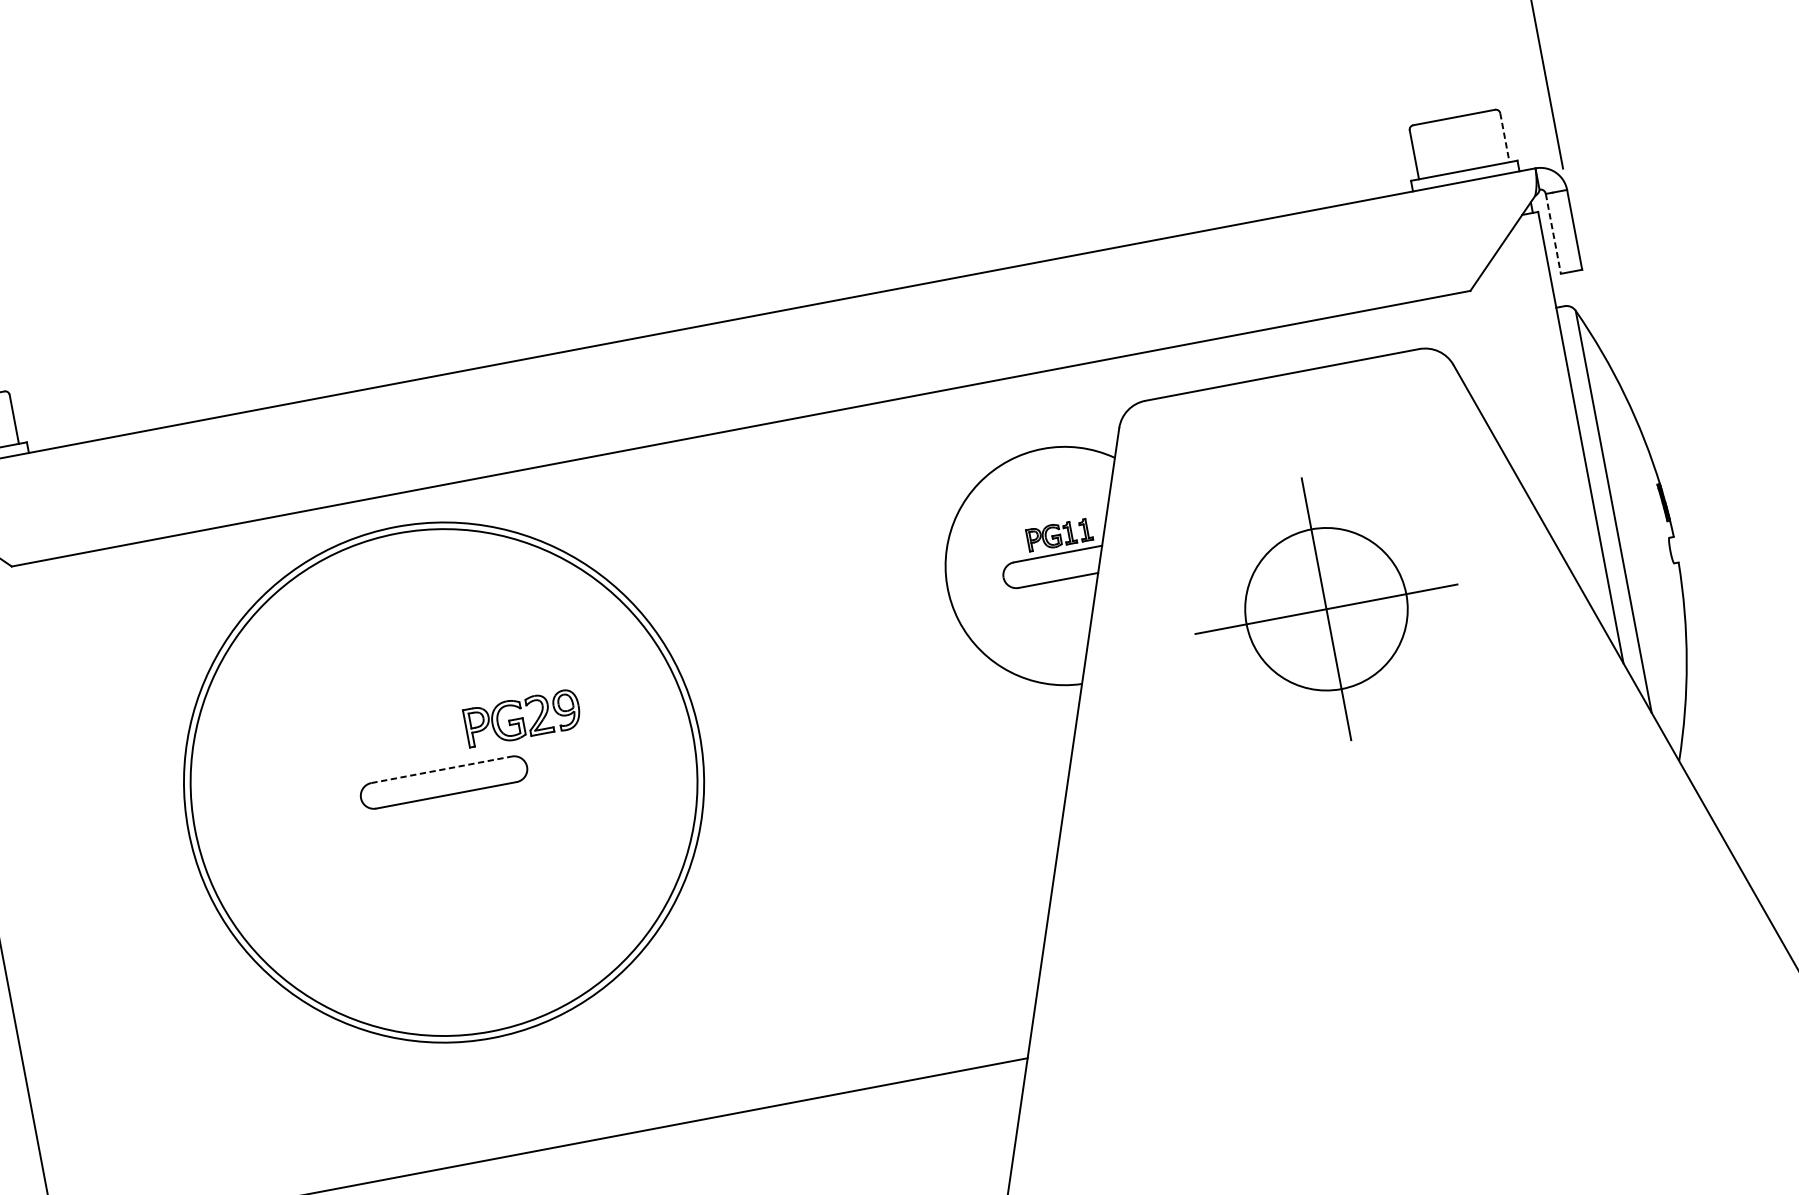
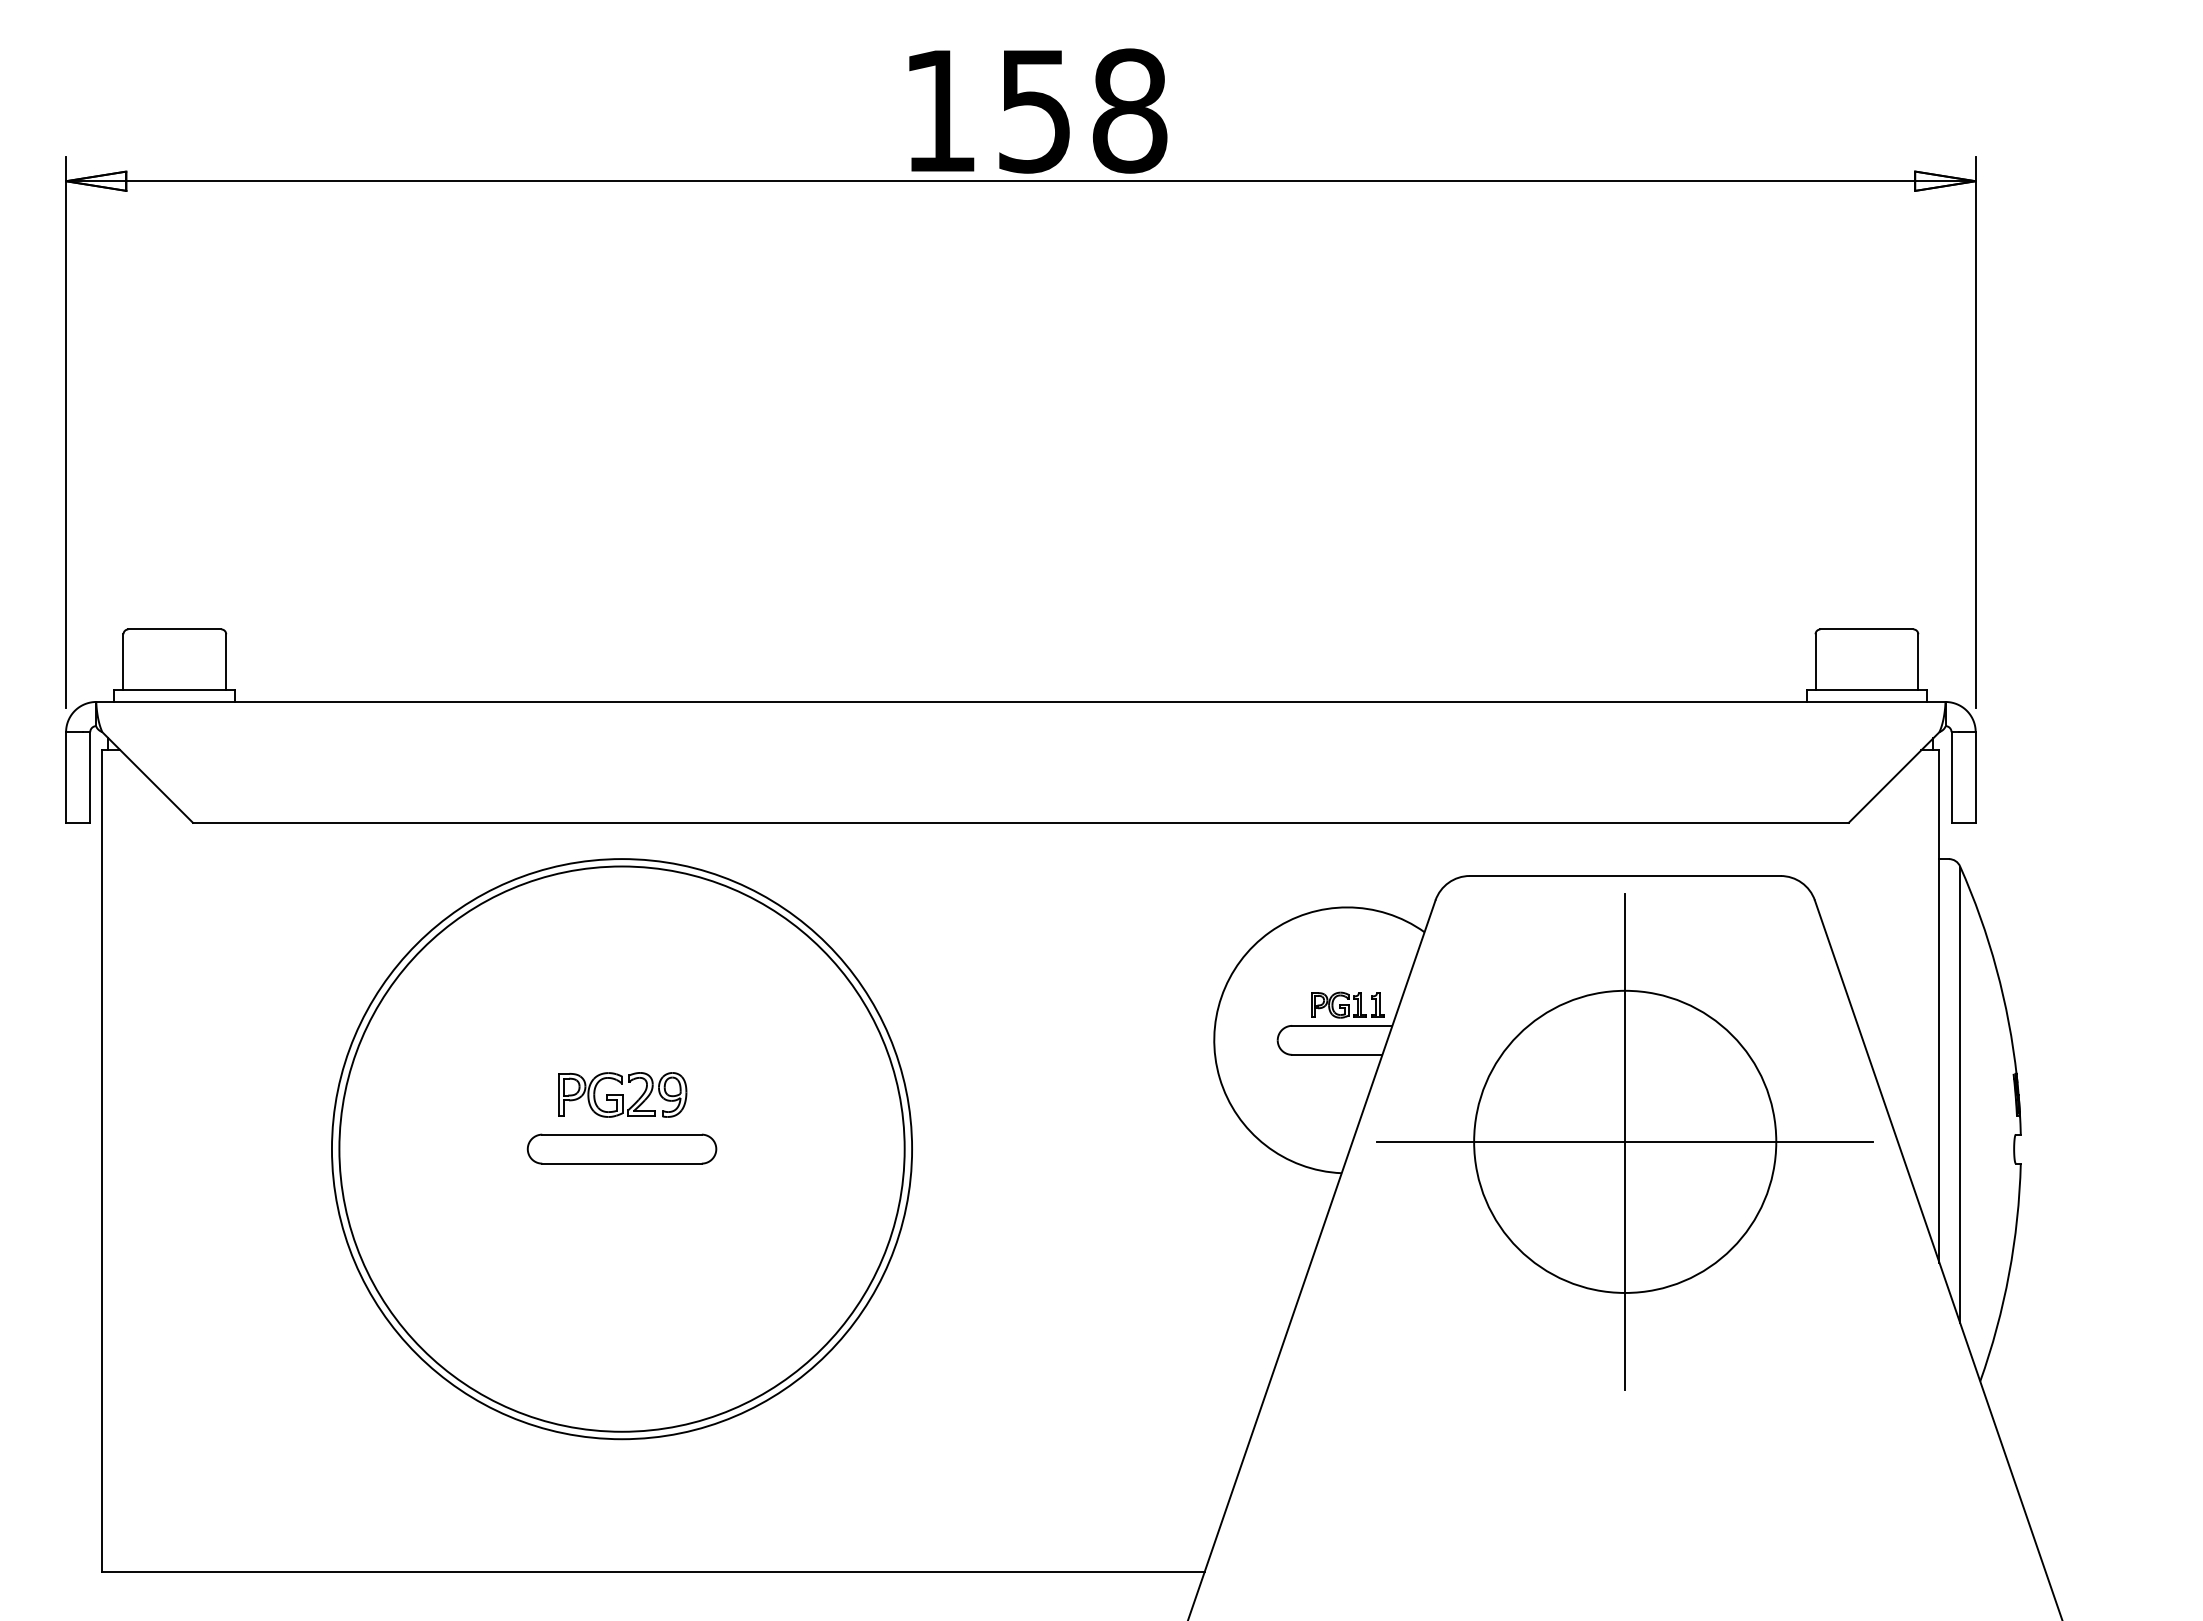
line: (1505, 138) -> (1918, 662), dashed -> solid
line: (1553, 233) -> (1951, 777), dashed -> solid
part: (1325, 608) -> (1624, 1141), size x1.67
part: (522, 717) -> (622, 1094), moved
line: (442, 769) -> (622, 1134), dashed -> solid

